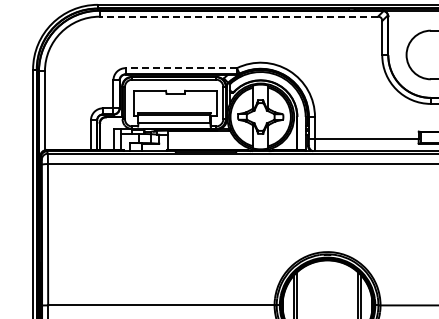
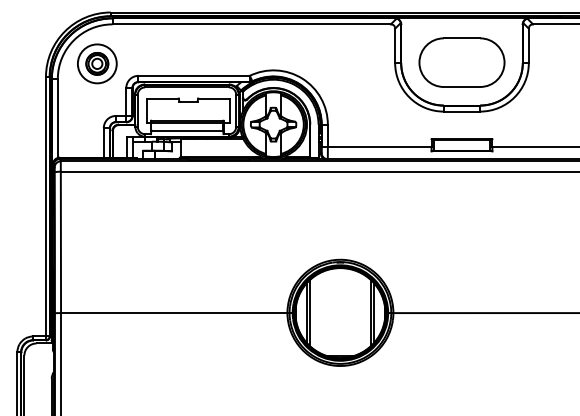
line: (238, 16) -> (251, 24), dashed -> solid
part: (84, 55) -> (97, 63), added
line: (181, 67) -> (194, 75), dashed -> solid

